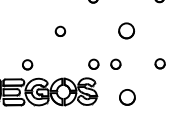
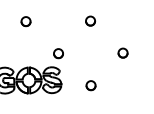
circle: (126, 30) -> (90, 20), size x0.62
circle: (115, 63) -> (79, 52), removed
circle: (126, 96) -> (90, 84), size x0.62

